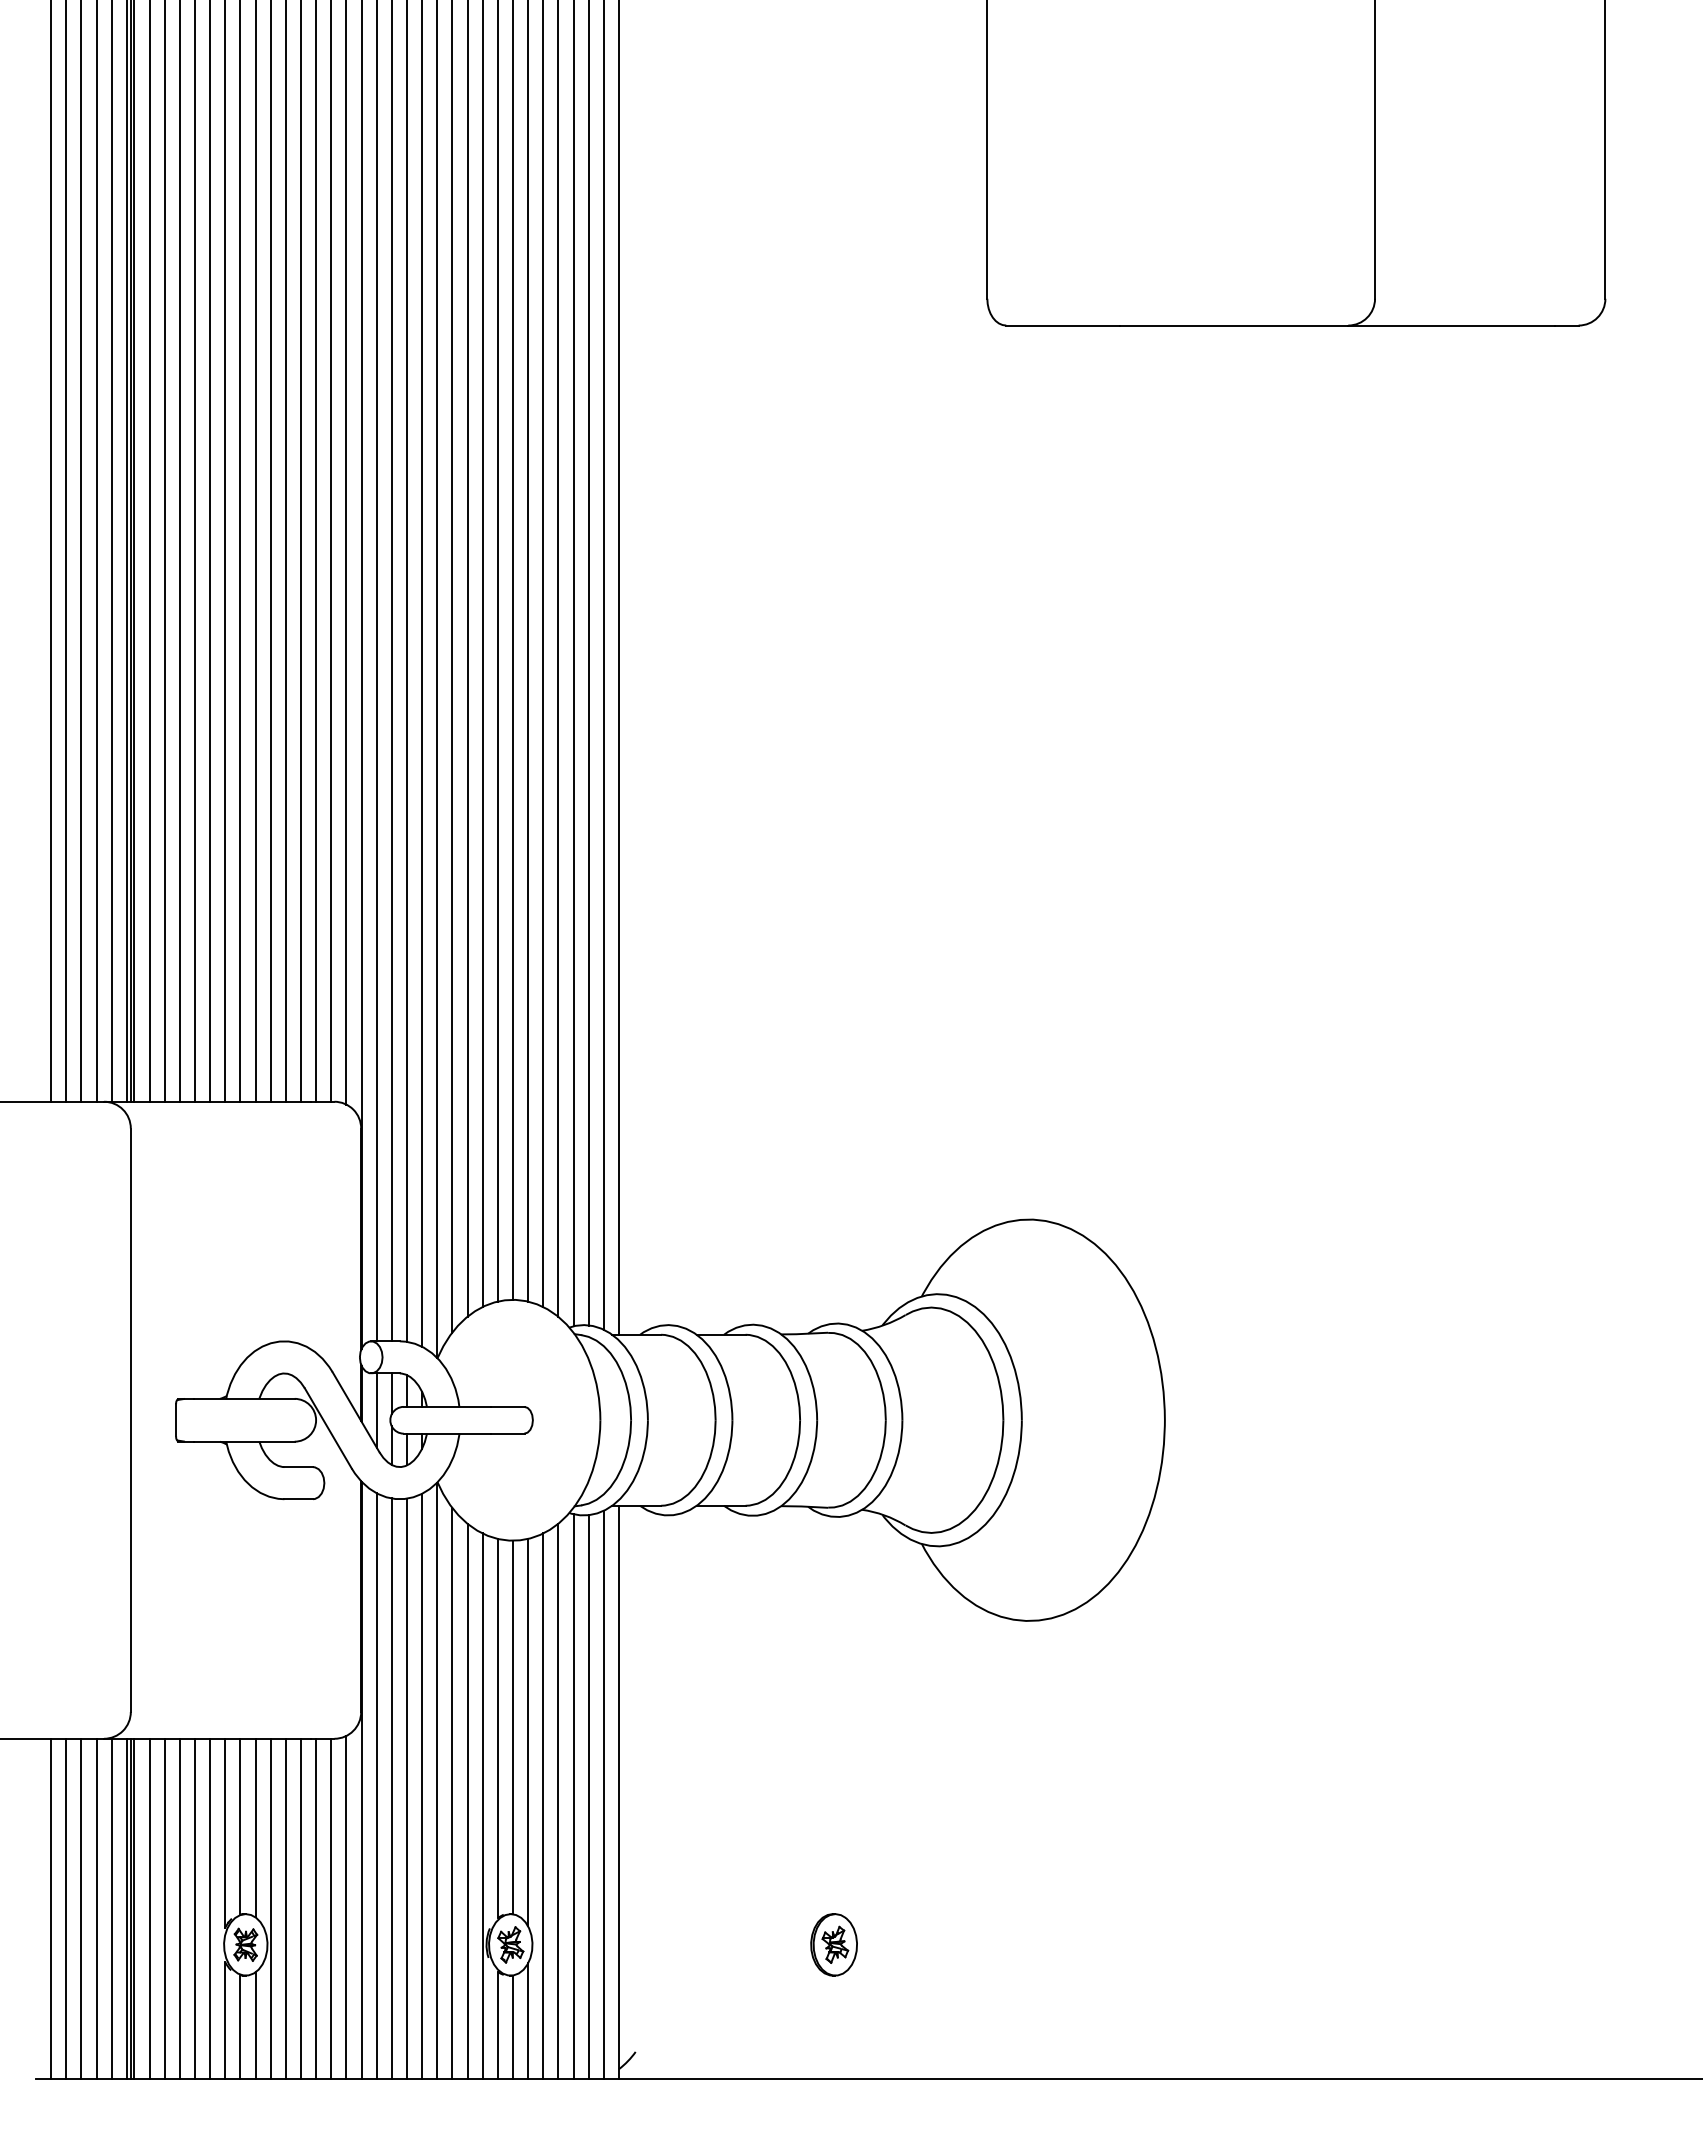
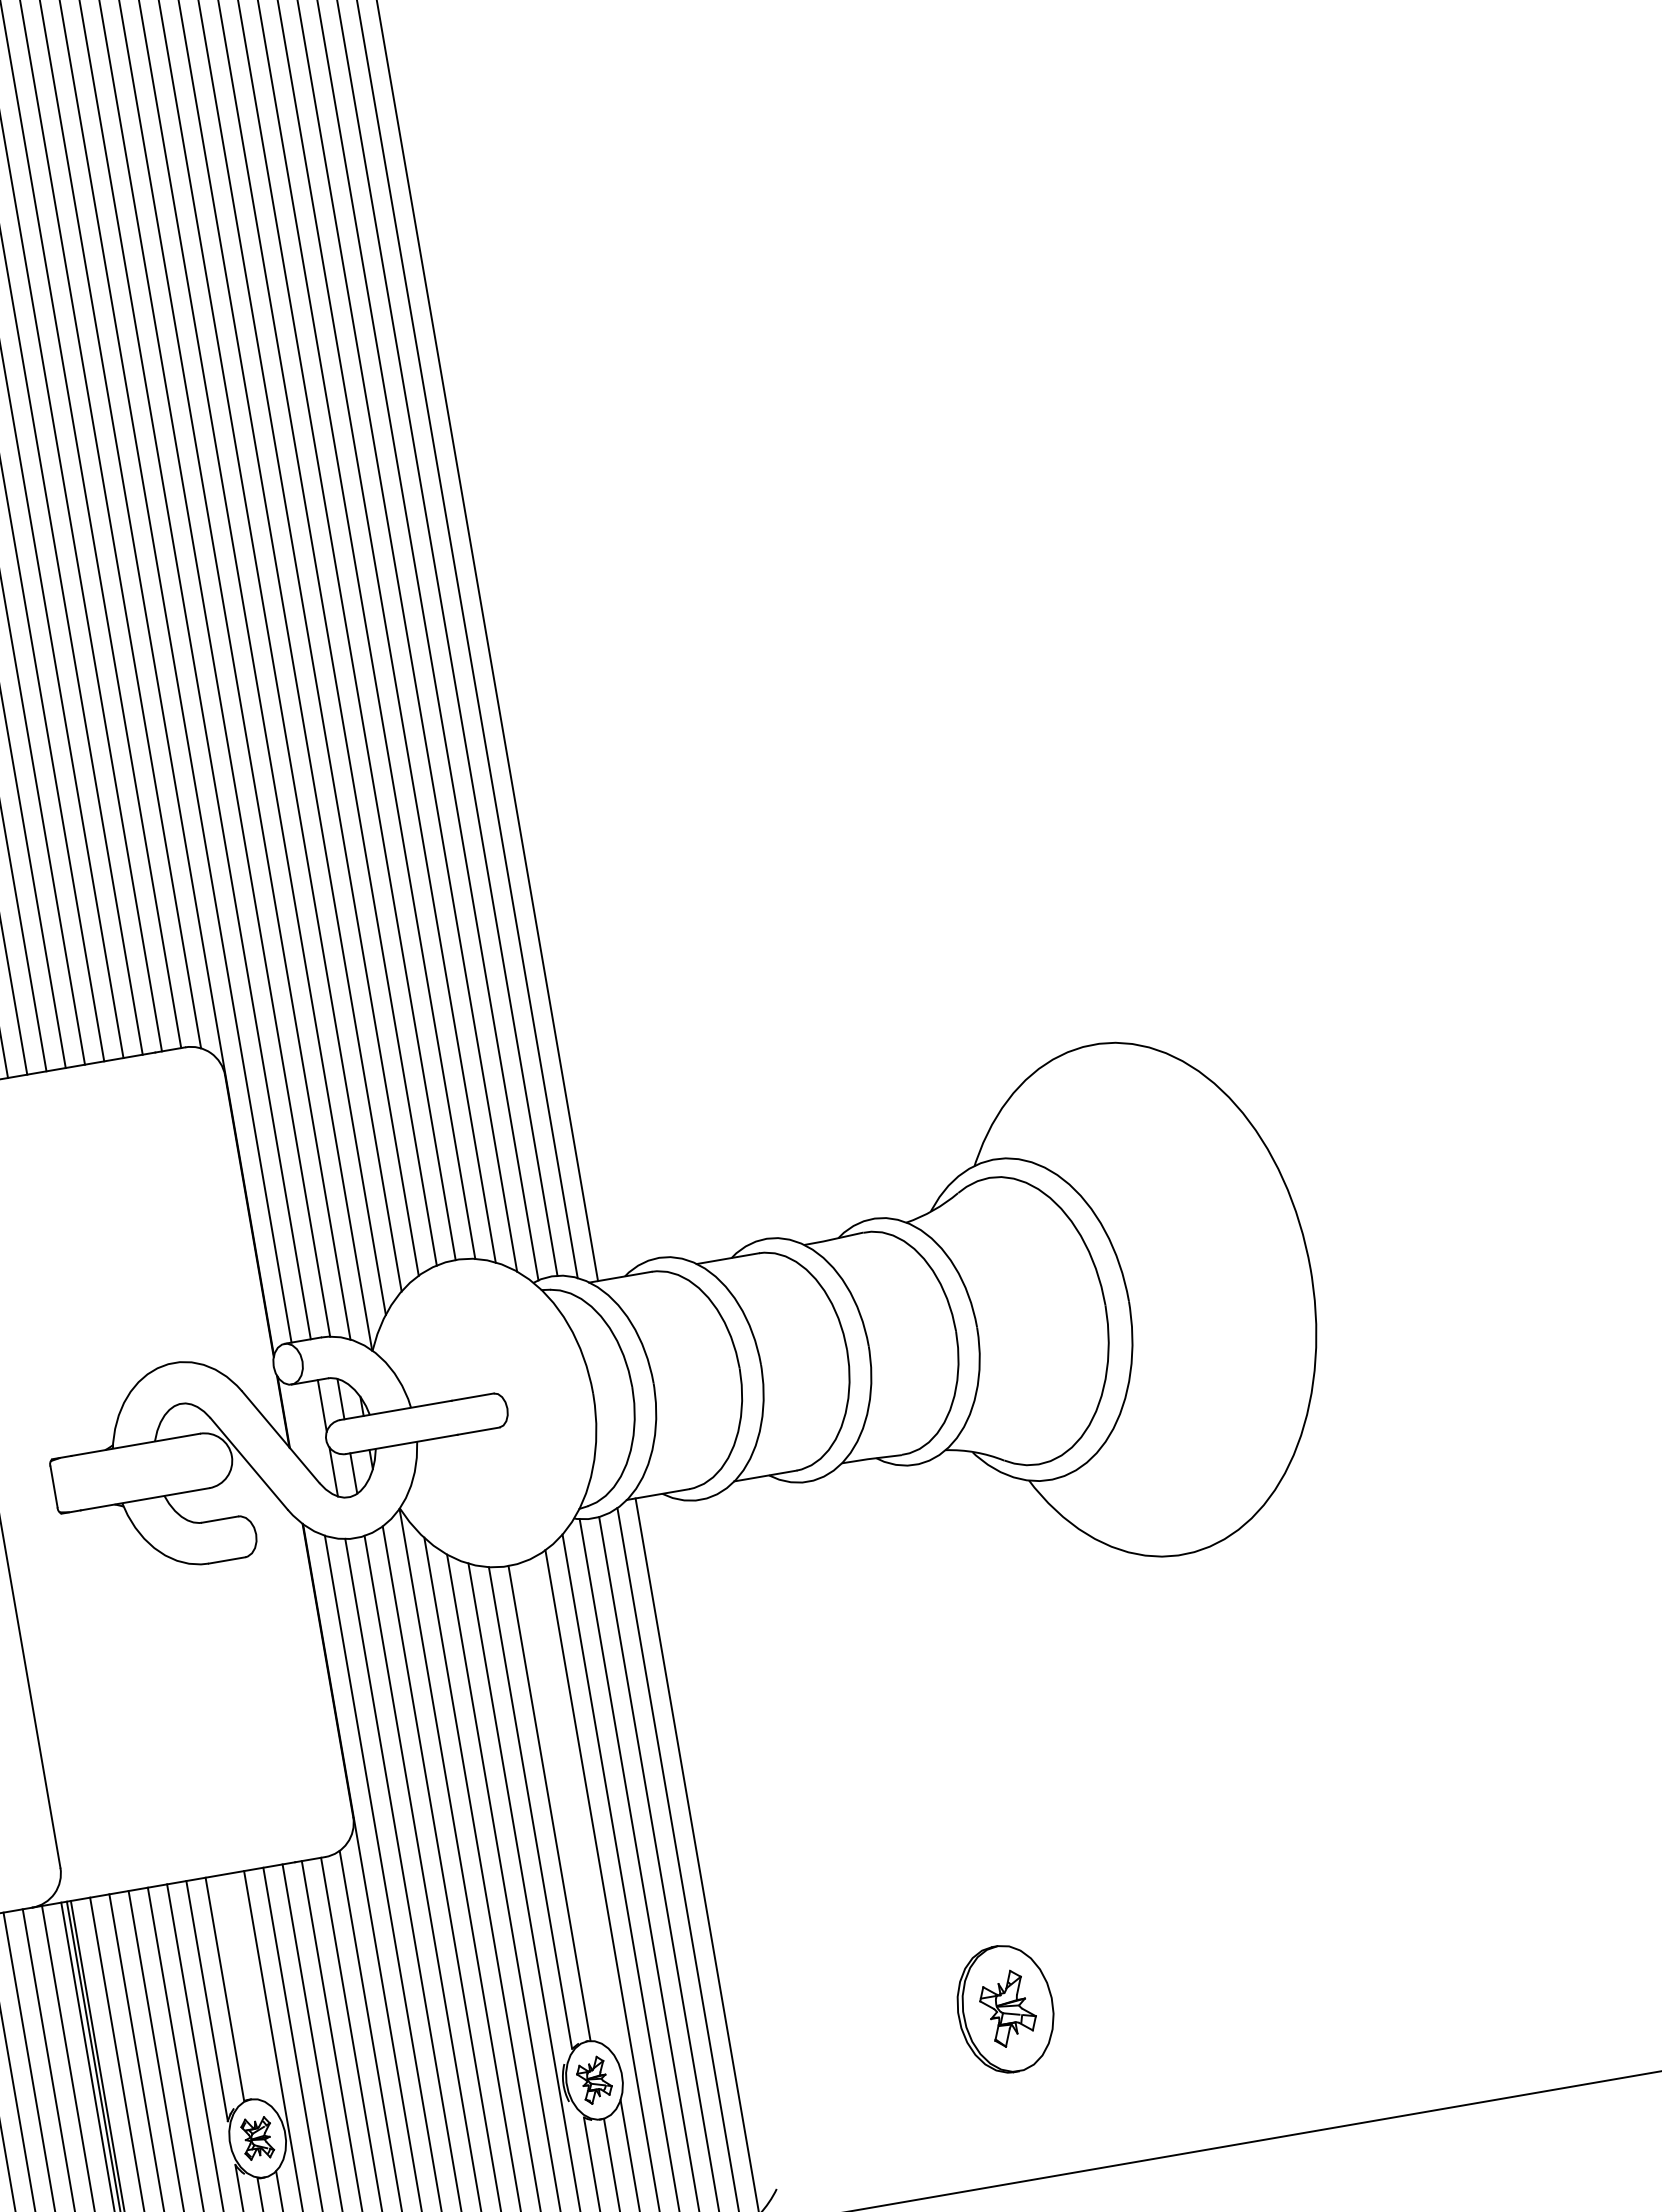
line: (376, 1410) -> (306, 1430), removed
line: (528, 1732) -> (570, 1806), removed
line: (255, 1827) -> (244, 1987), removed
part: (833, 1944) -> (1004, 2009), size x1.6

